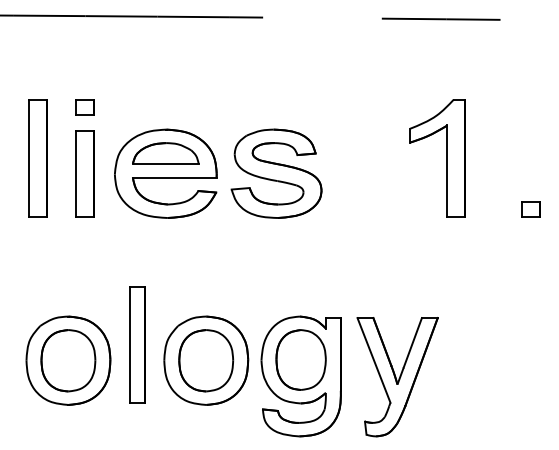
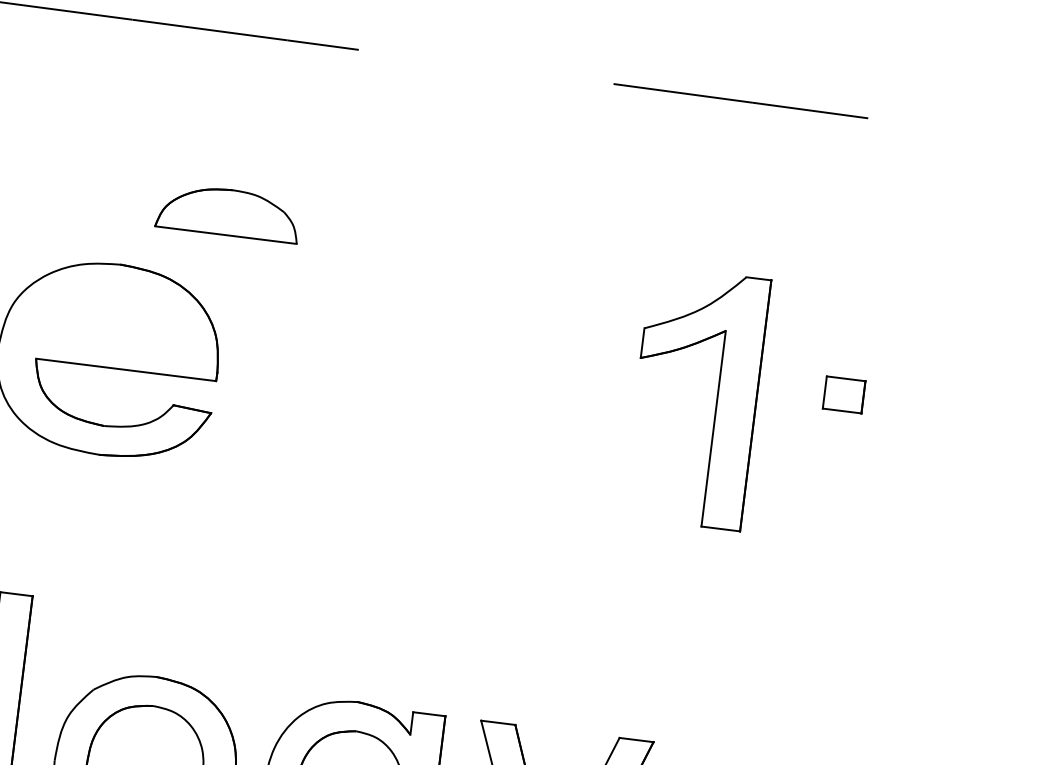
part: (165, 153) -> (228, 212), moved
part: (276, 173) -> (345, 388), removed
part: (530, 209) -> (842, 395), moved

